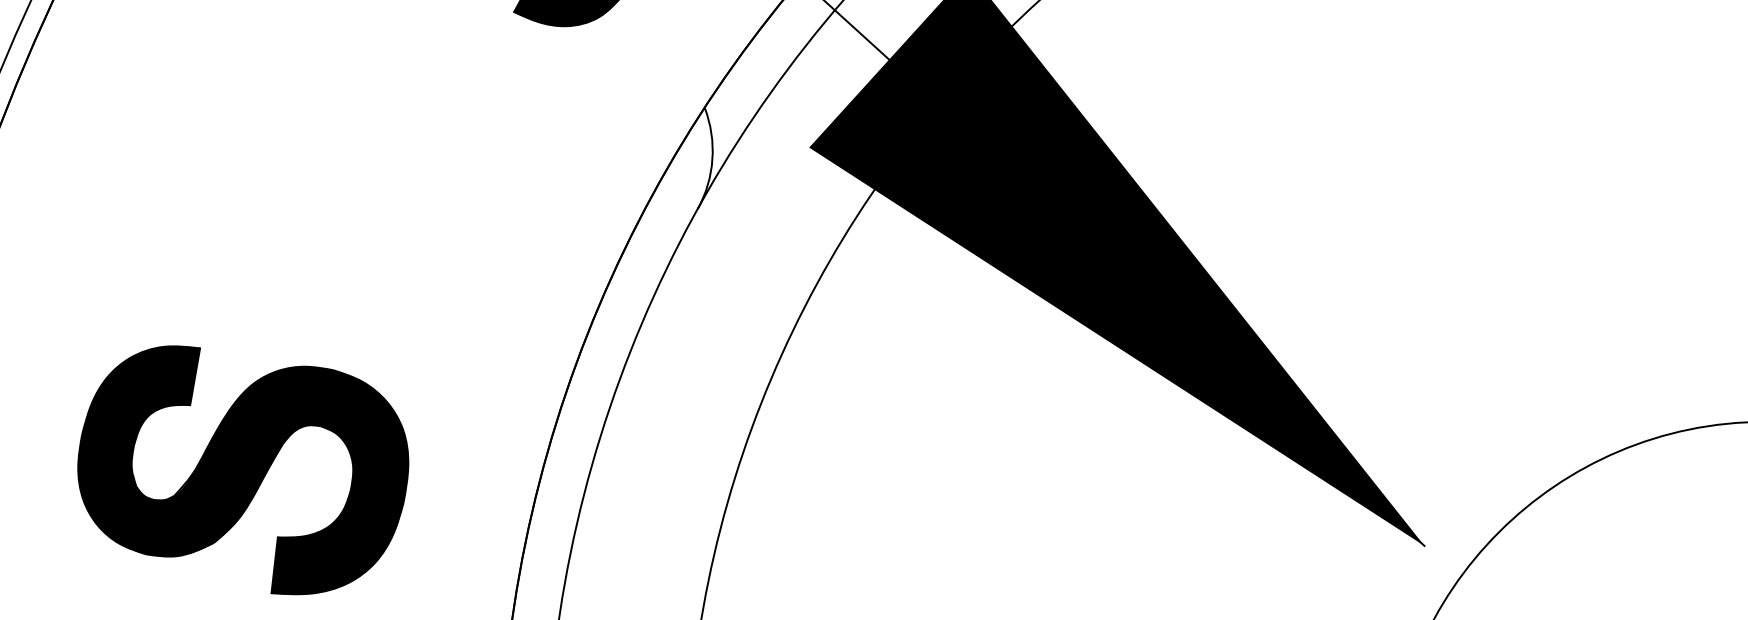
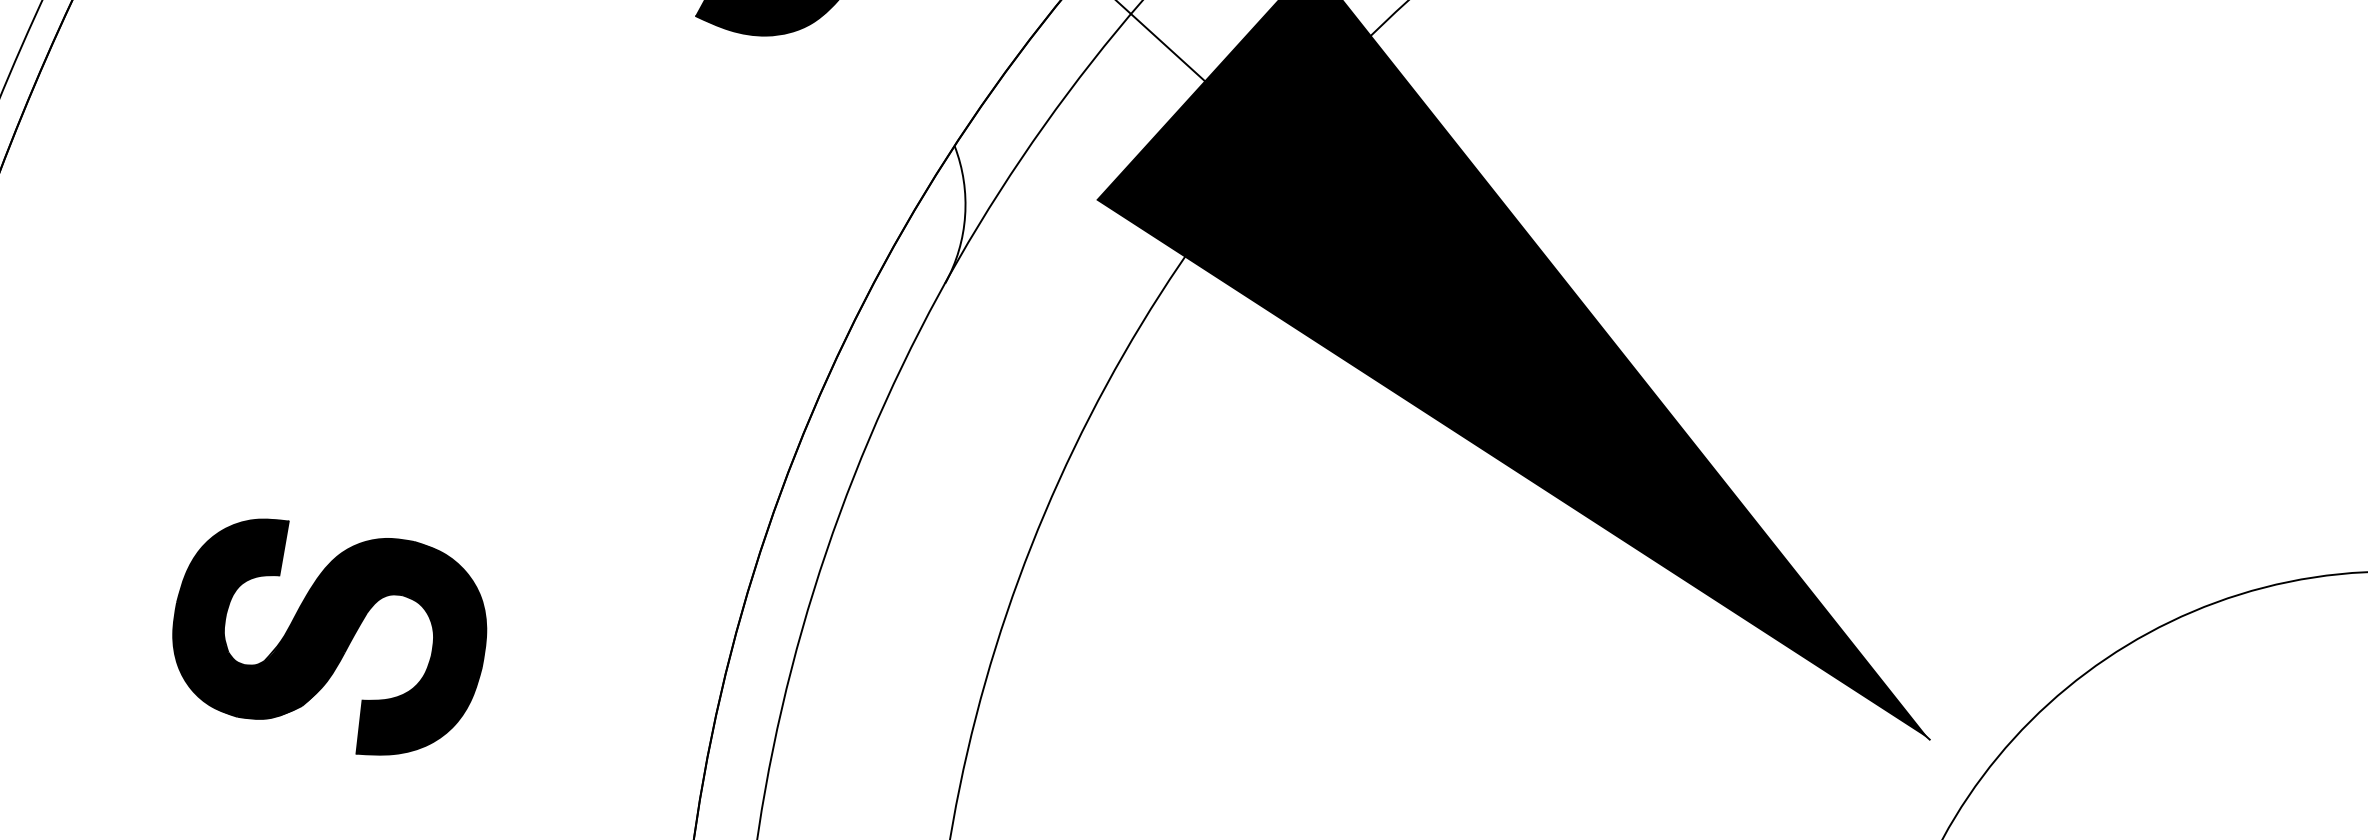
part: (243, 469) -> (329, 636), size x0.7

